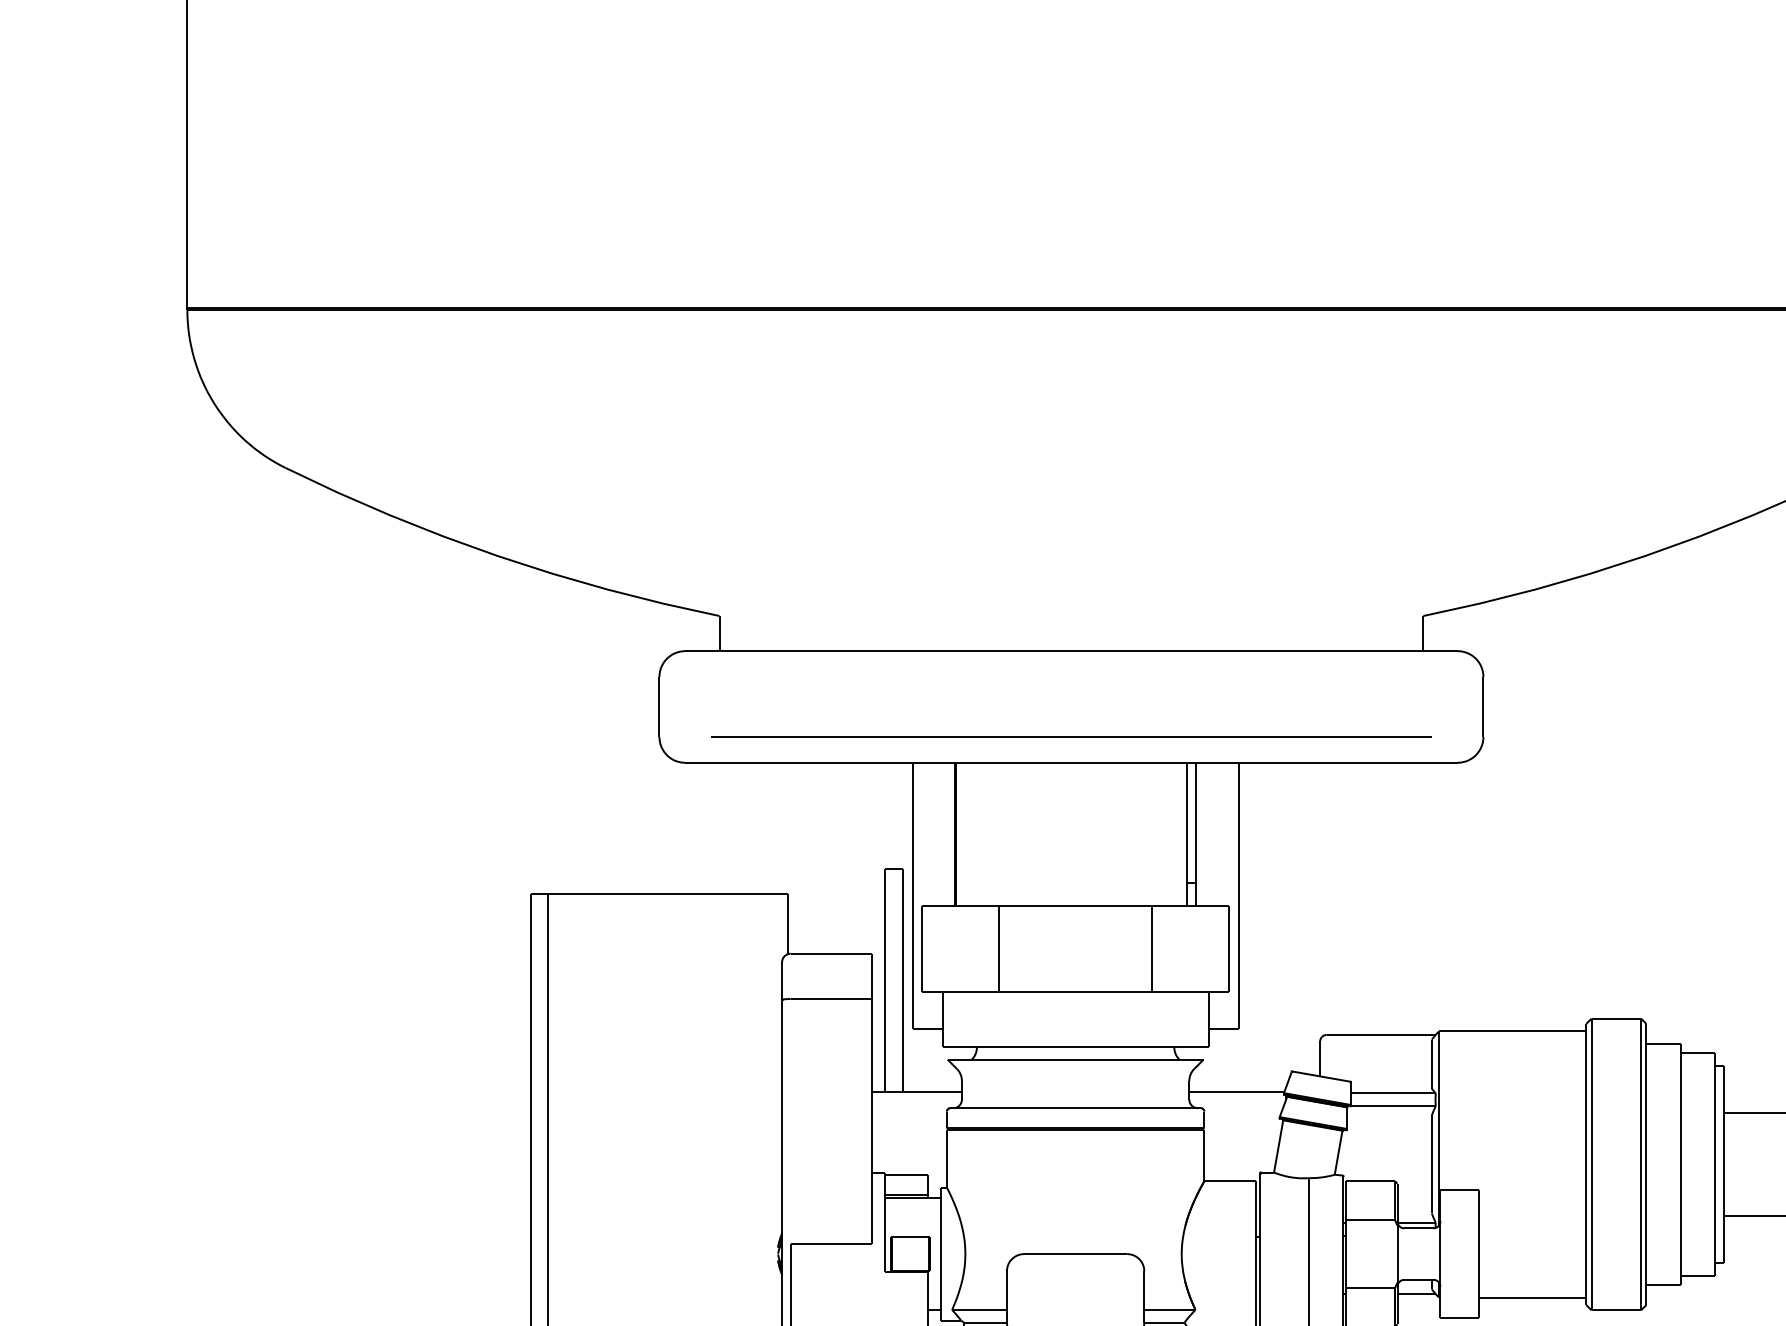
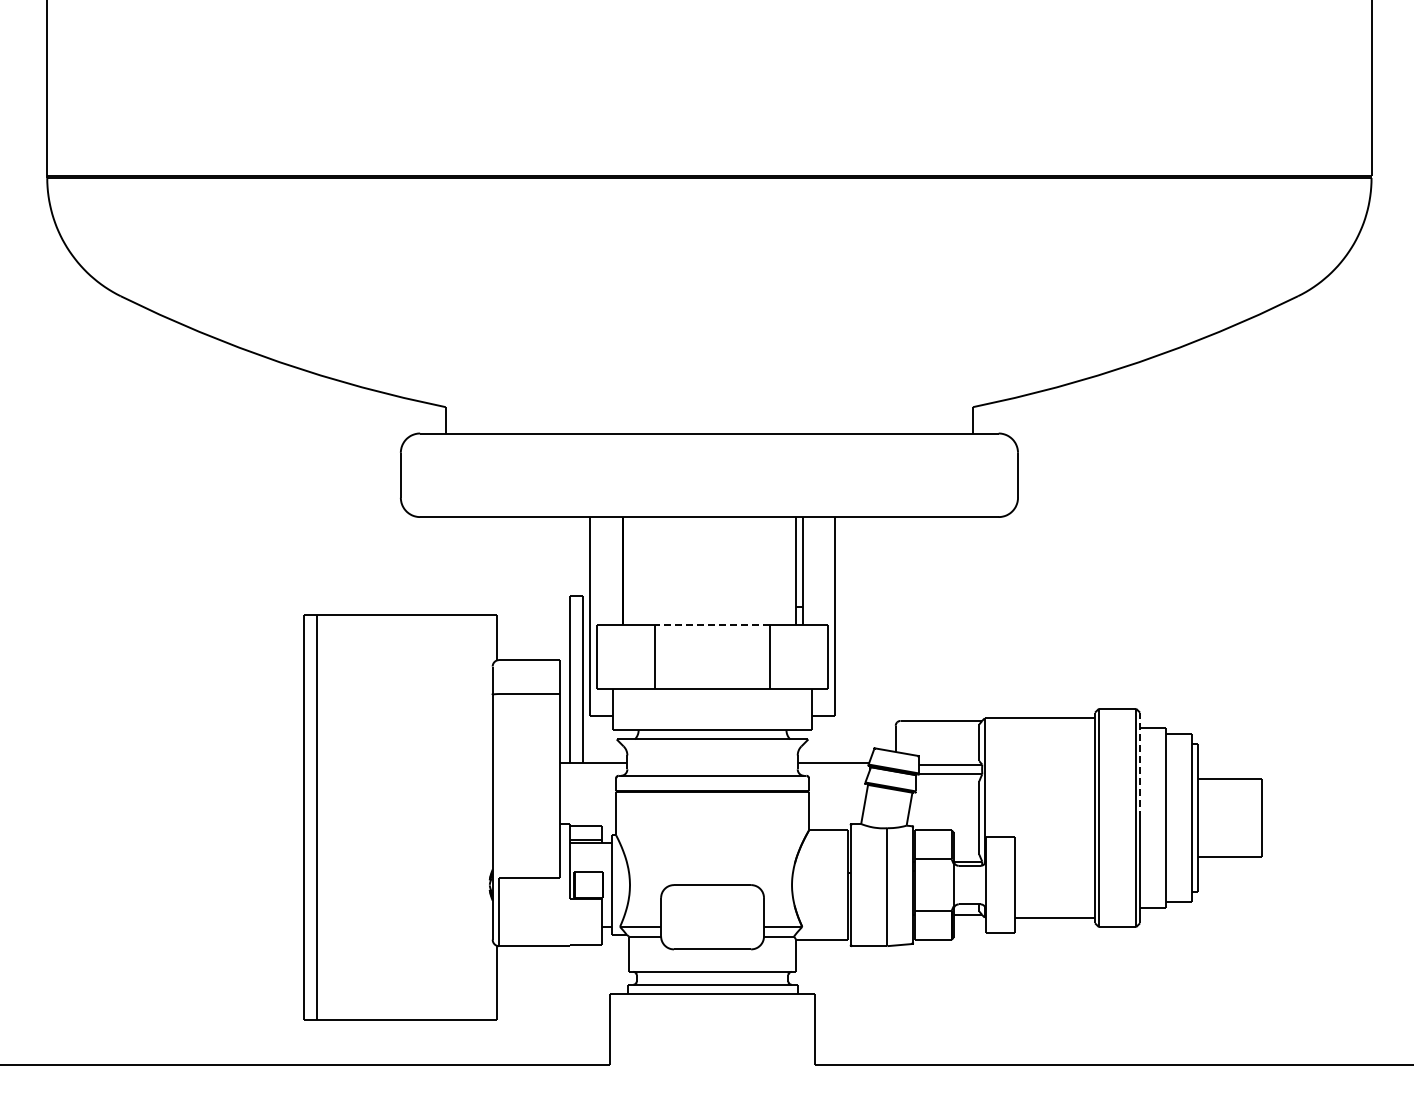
line: (1070, 736) -> (708, 497), removed
line: (1075, 906) -> (712, 624), solid -> dashed
line: (1646, 1094) -> (1140, 765), solid -> dashed

